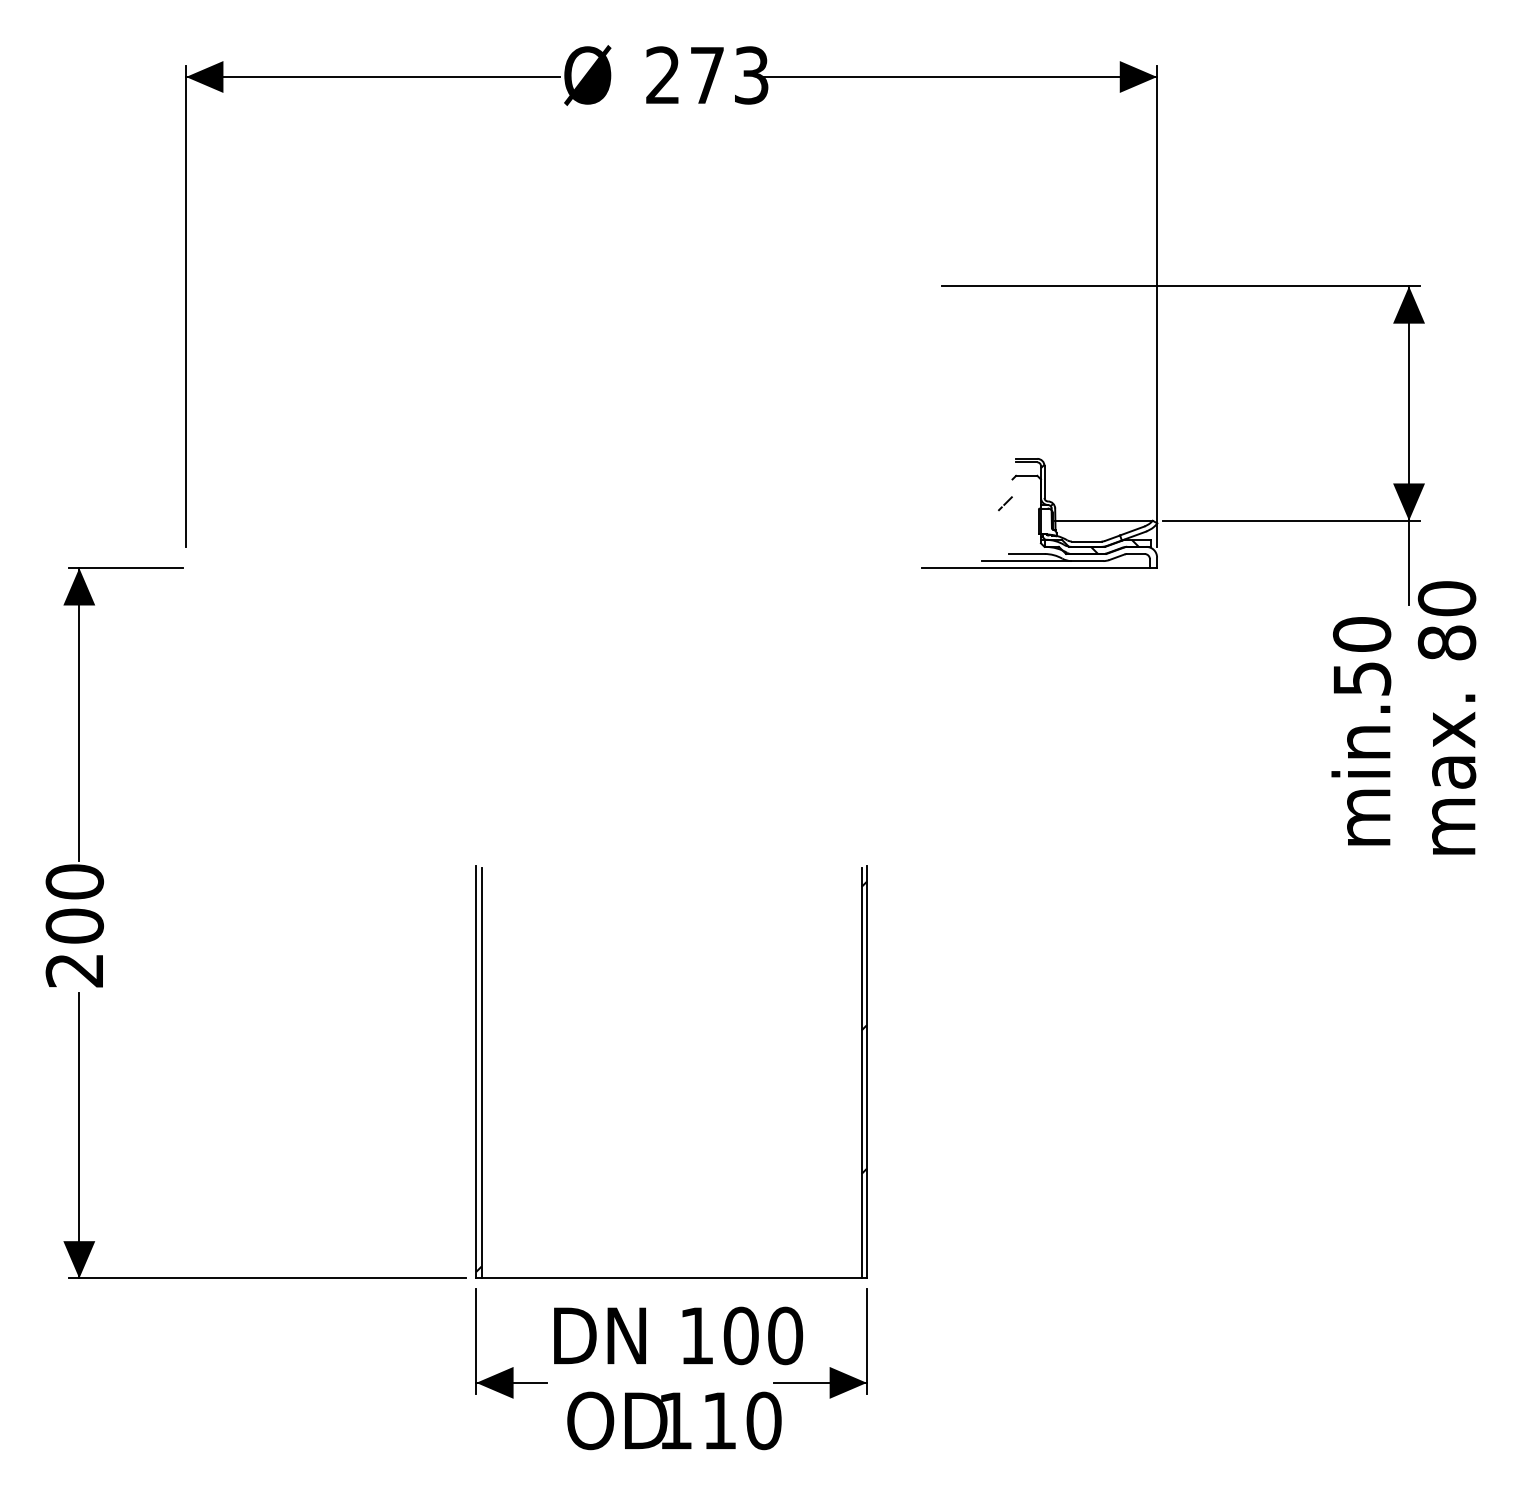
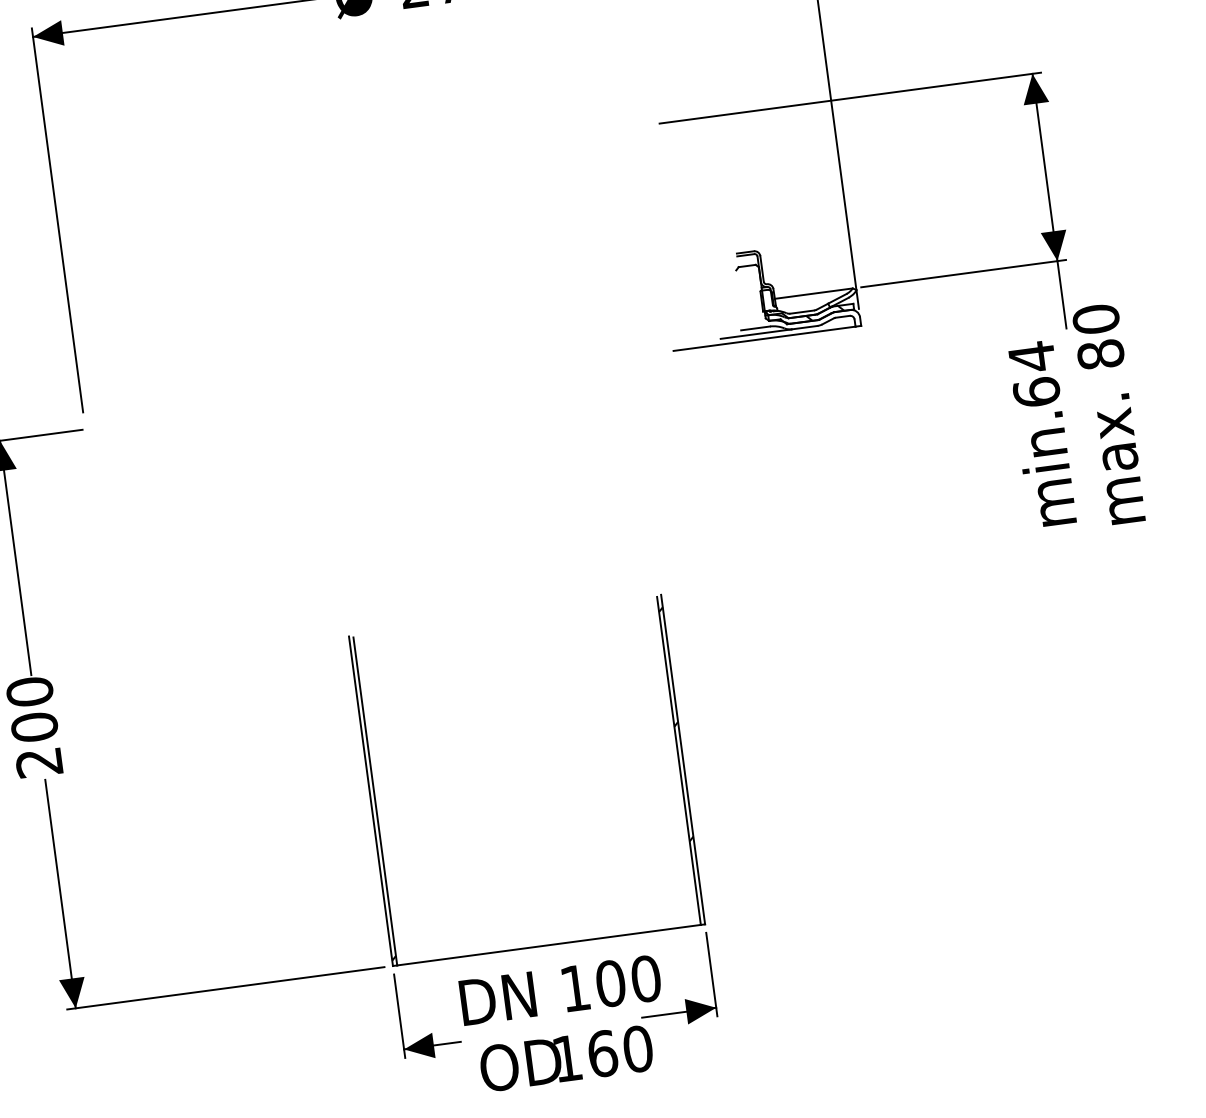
hatch: (1025, 487) -> (747, 275), removed
text: (1361, 655) -> (1033, 373), 50 -> 64
text: (719, 1420) -> (602, 1053), 110 -> 160

